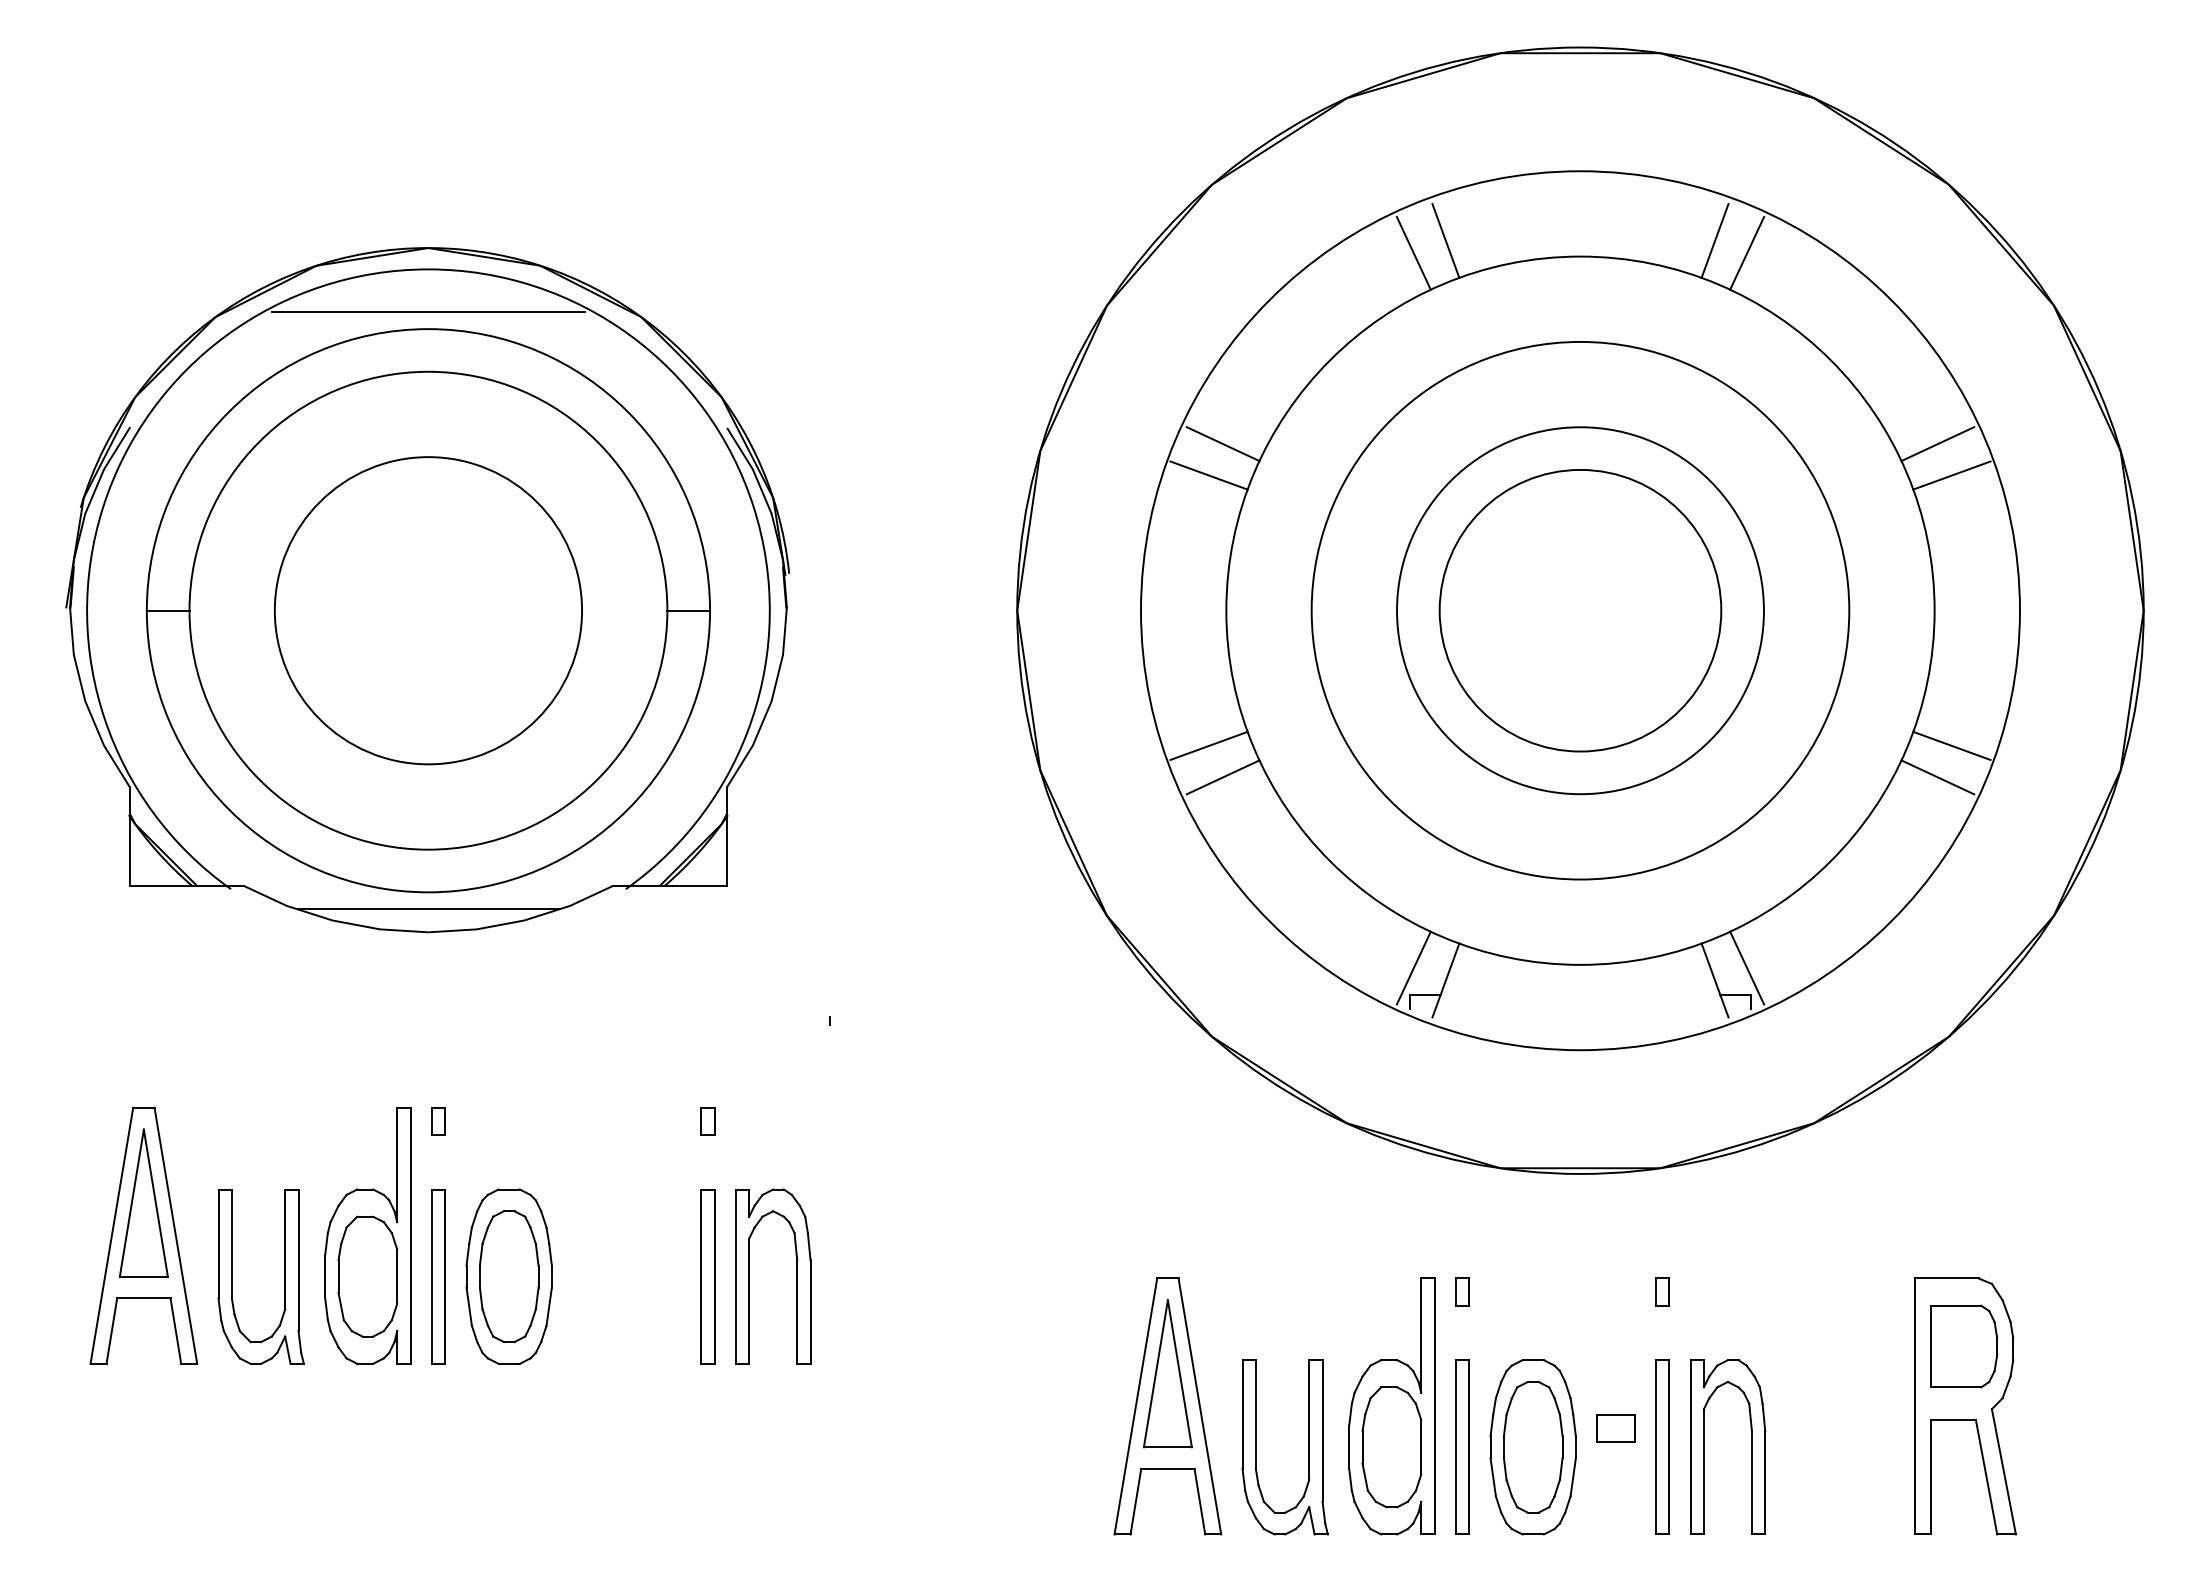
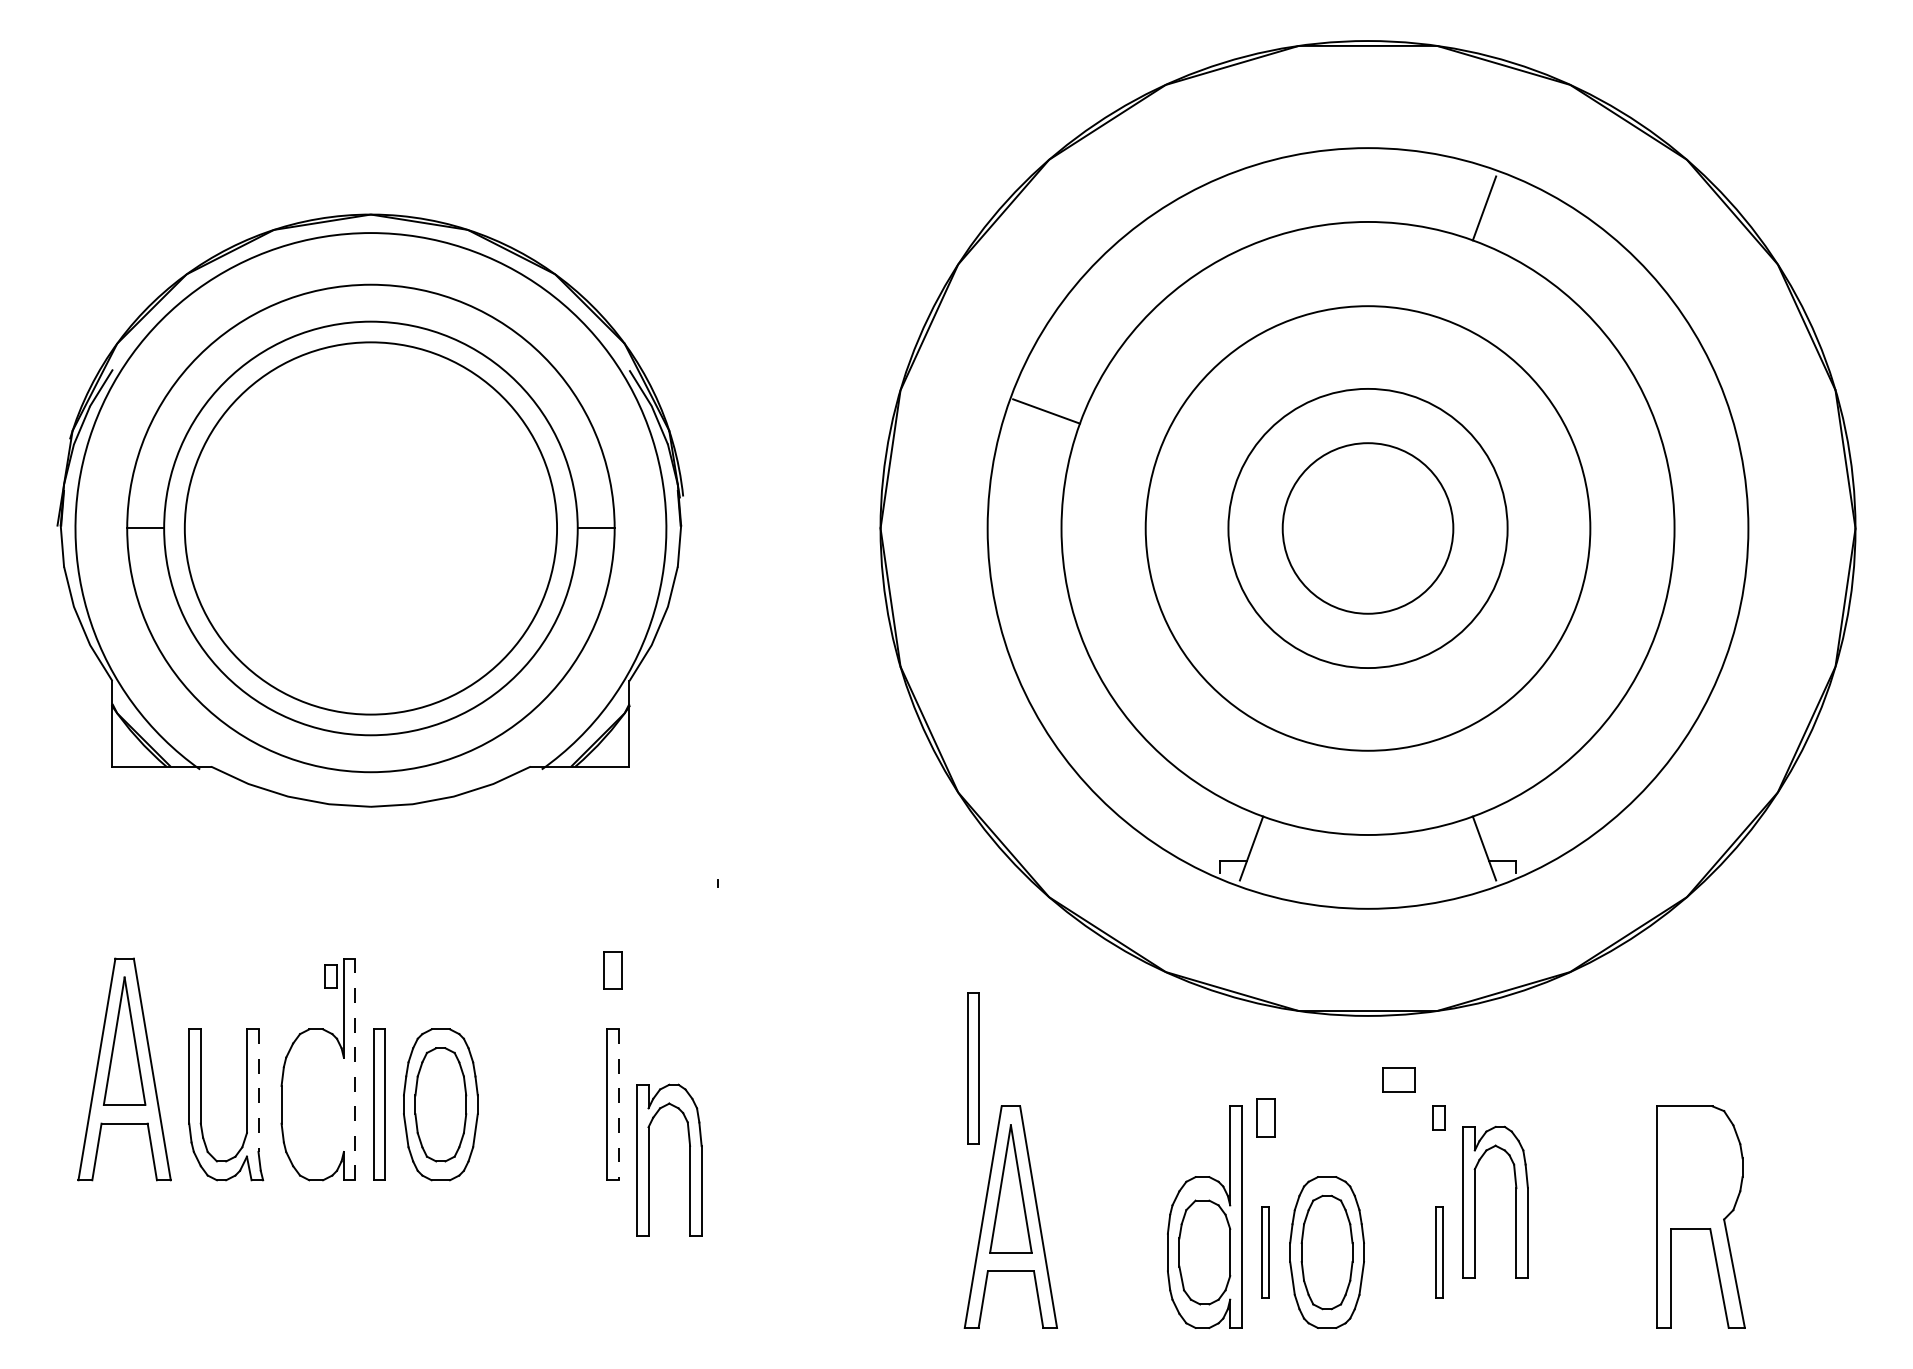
line: (1445, 240) -> (1251, 208), removed
line: (1413, 252) -> (1223, 218), removed
line: (1747, 252) -> (1512, 218), removed
line: (428, 312) -> (370, 270), removed
line: (1222, 444) -> (1058, 384), removed
line: (1937, 444) -> (1677, 384), removed
line: (1951, 475) -> (1689, 411), removed
circle: (428, 610) -> (370, 528), size x1.4
circle: (1580, 610) -> (1368, 528), size x0.6
circle: (1580, 610) -> (1368, 528), size x0.7
circle: (1580, 610) -> (1368, 528), size x1.4
line: (1208, 745) -> (1046, 645), removed
line: (1951, 745) -> (1689, 645), removed
line: (1222, 777) -> (1058, 672), removed
line: (1937, 777) -> (1677, 672), removed
line: (428, 909) -> (370, 787), removed
line: (1413, 967) -> (1223, 837), removed
line: (1747, 967) -> (1512, 837), removed
part: (438, 1121) -> (331, 976), moved
part: (707, 1121) -> (612, 970), size x1.6
part: (1124, 1234) -> (973, 1068), added
line: (410, 1236) -> (355, 1070), solid -> dashed
line: (298, 1260) -> (258, 1090), solid -> dashed
part: (367, 1276) -> (318, 1104), removed
part: (796, 1276) -> (689, 1160), moved
line: (714, 1277) -> (618, 1105), solid -> dashed
part: (1462, 1291) -> (1265, 1117), size x1.6
part: (1964, 1346) -> (1700, 1165), removed
part: (1615, 1428) -> (1398, 1080), moved
part: (1462, 1446) -> (1265, 1251), size x0.6
part: (1662, 1446) -> (1439, 1251), size x0.6
part: (1751, 1446) -> (1516, 1201), moved
part: (1308, 1447) -> (1132, 1252), removed

